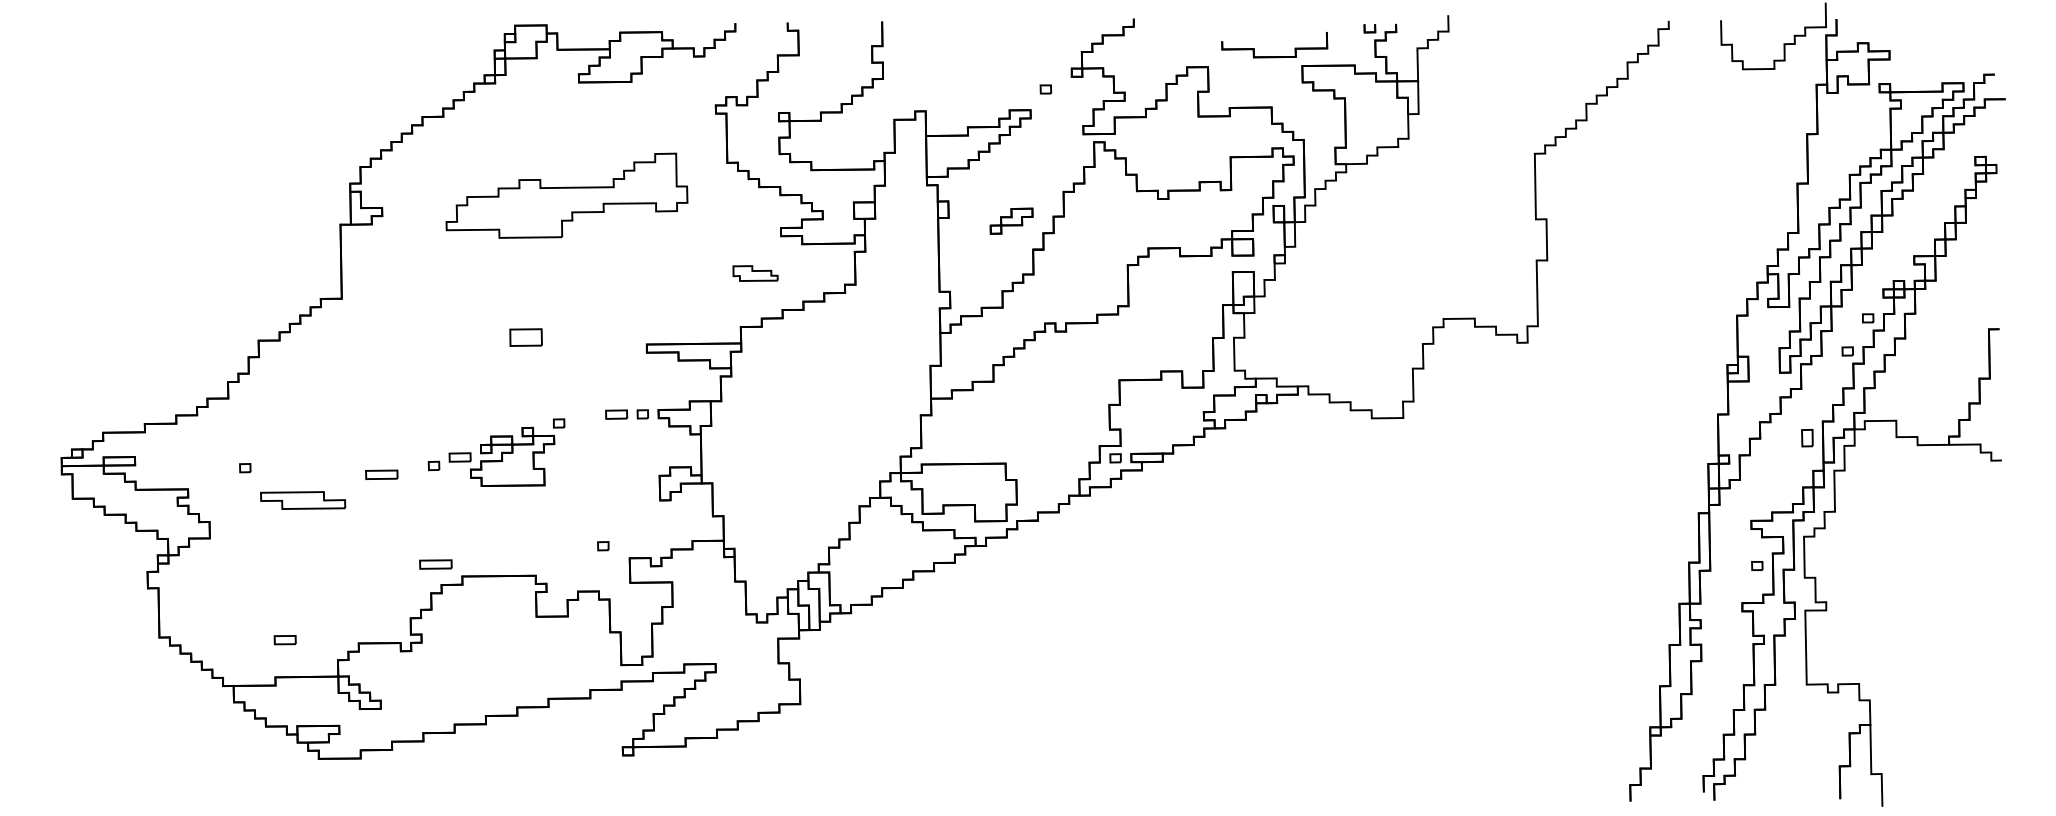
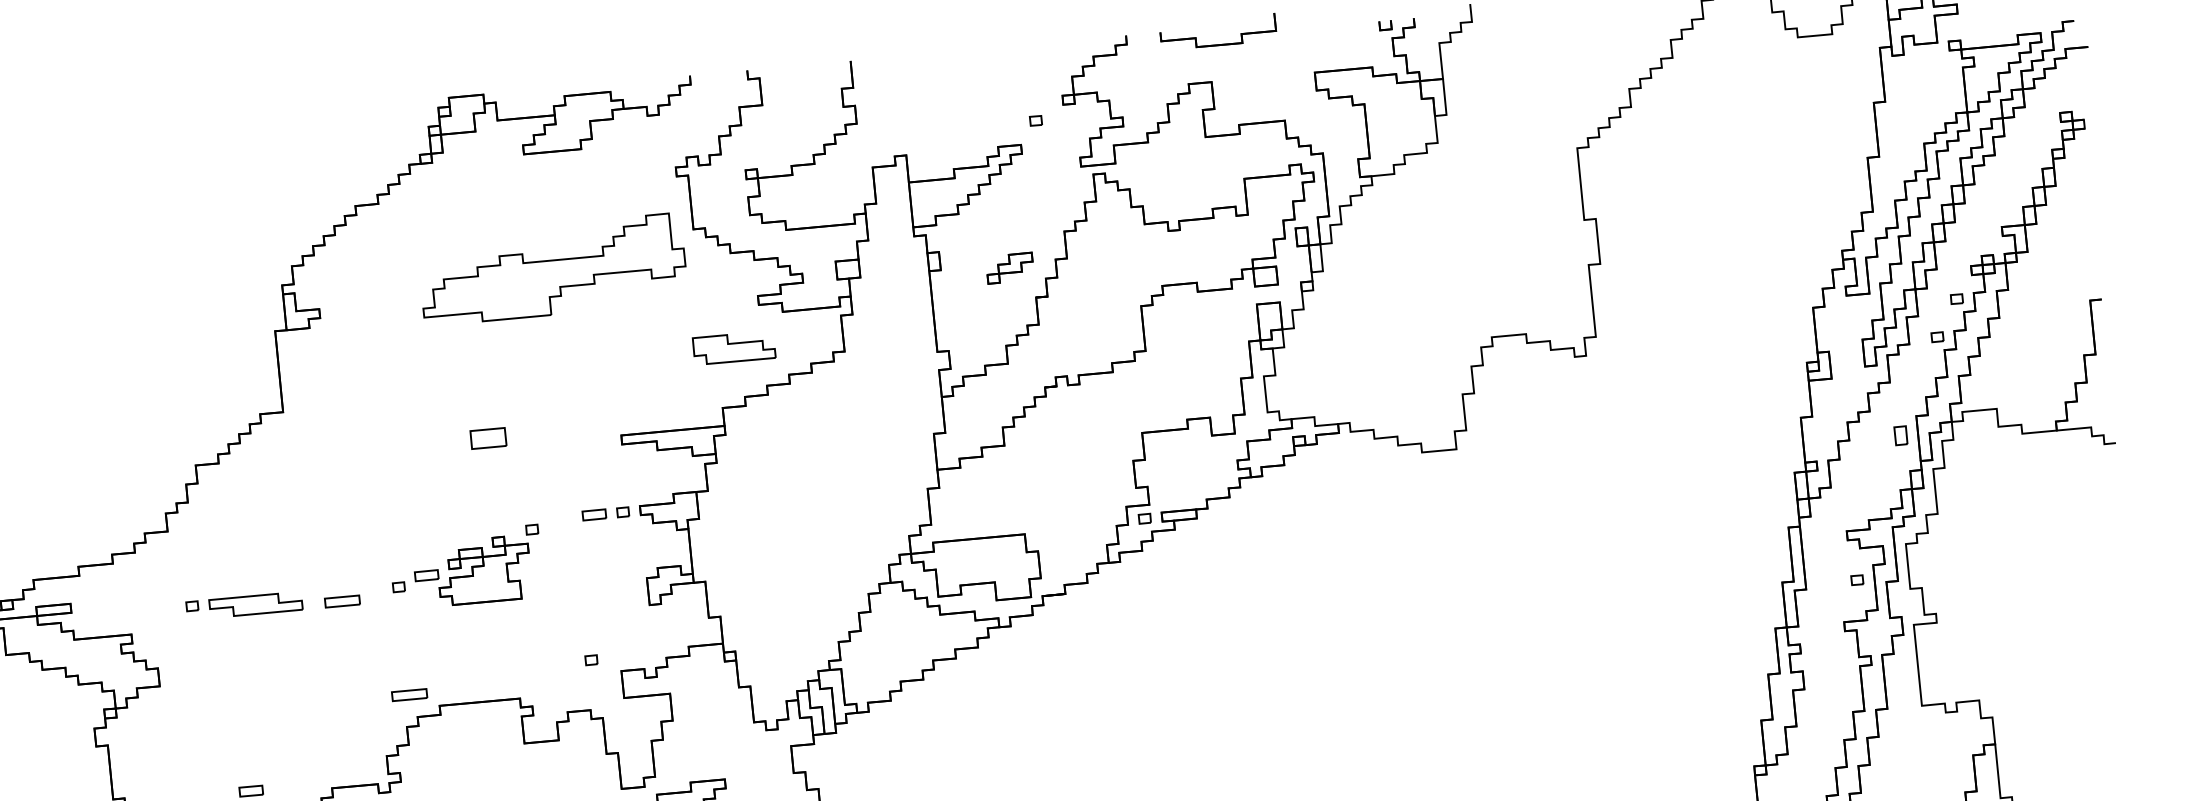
part: (1274, 56) -> (1219, 44), moved
part: (566, 195) -> (552, 268), moved
part: (755, 273) -> (734, 348), size x1.67
part: (303, 500) -> (256, 604), moved

